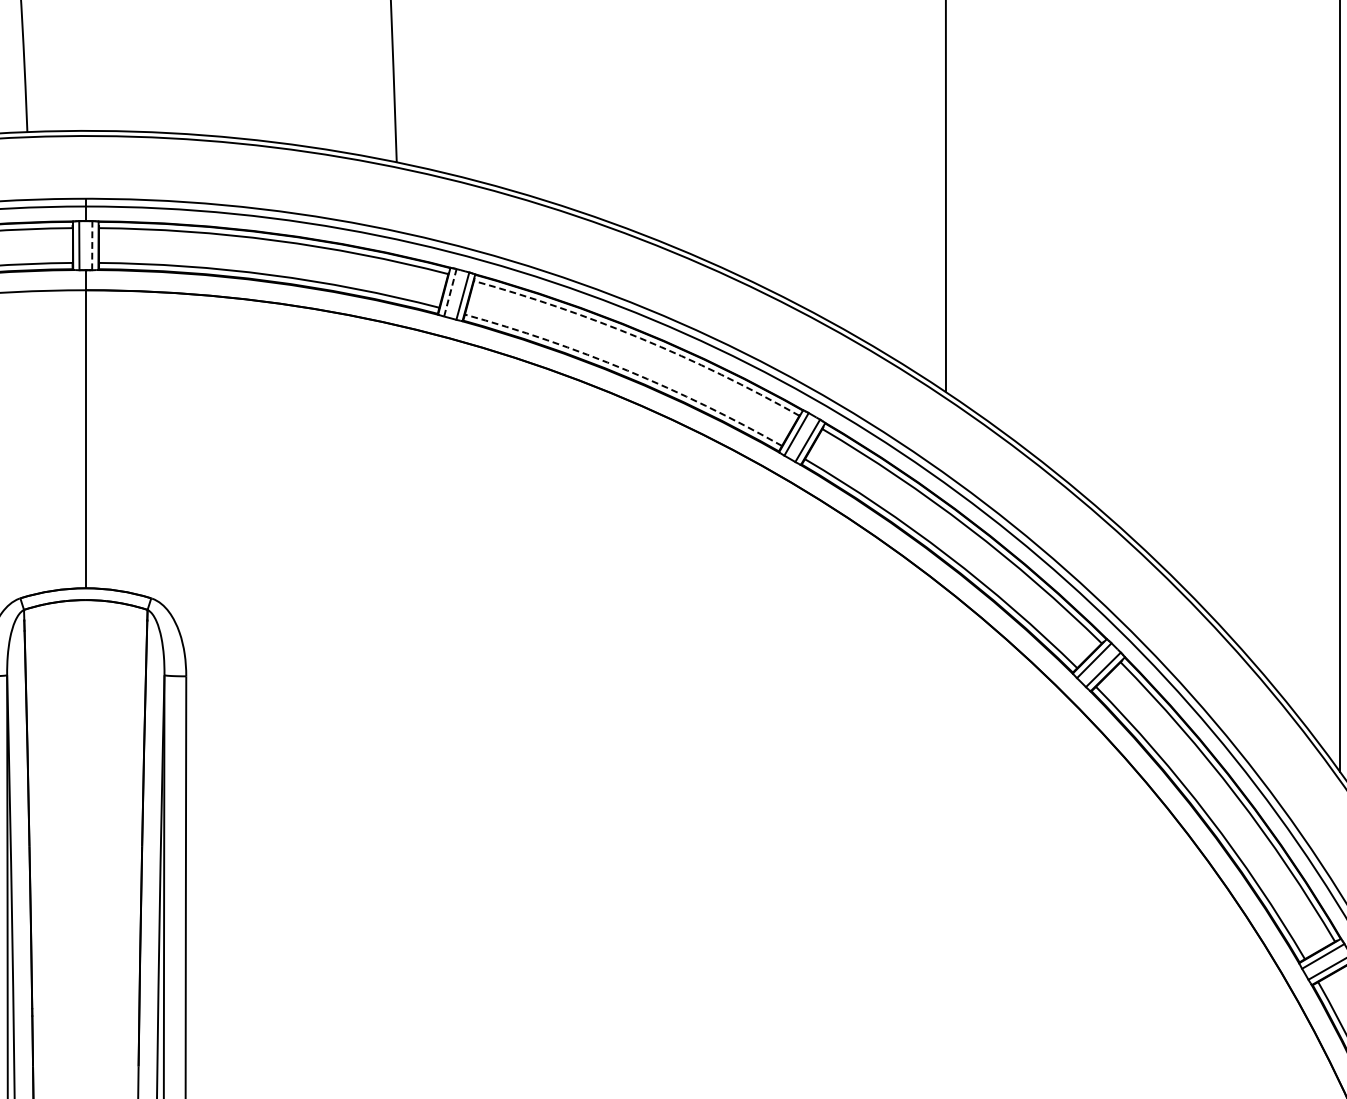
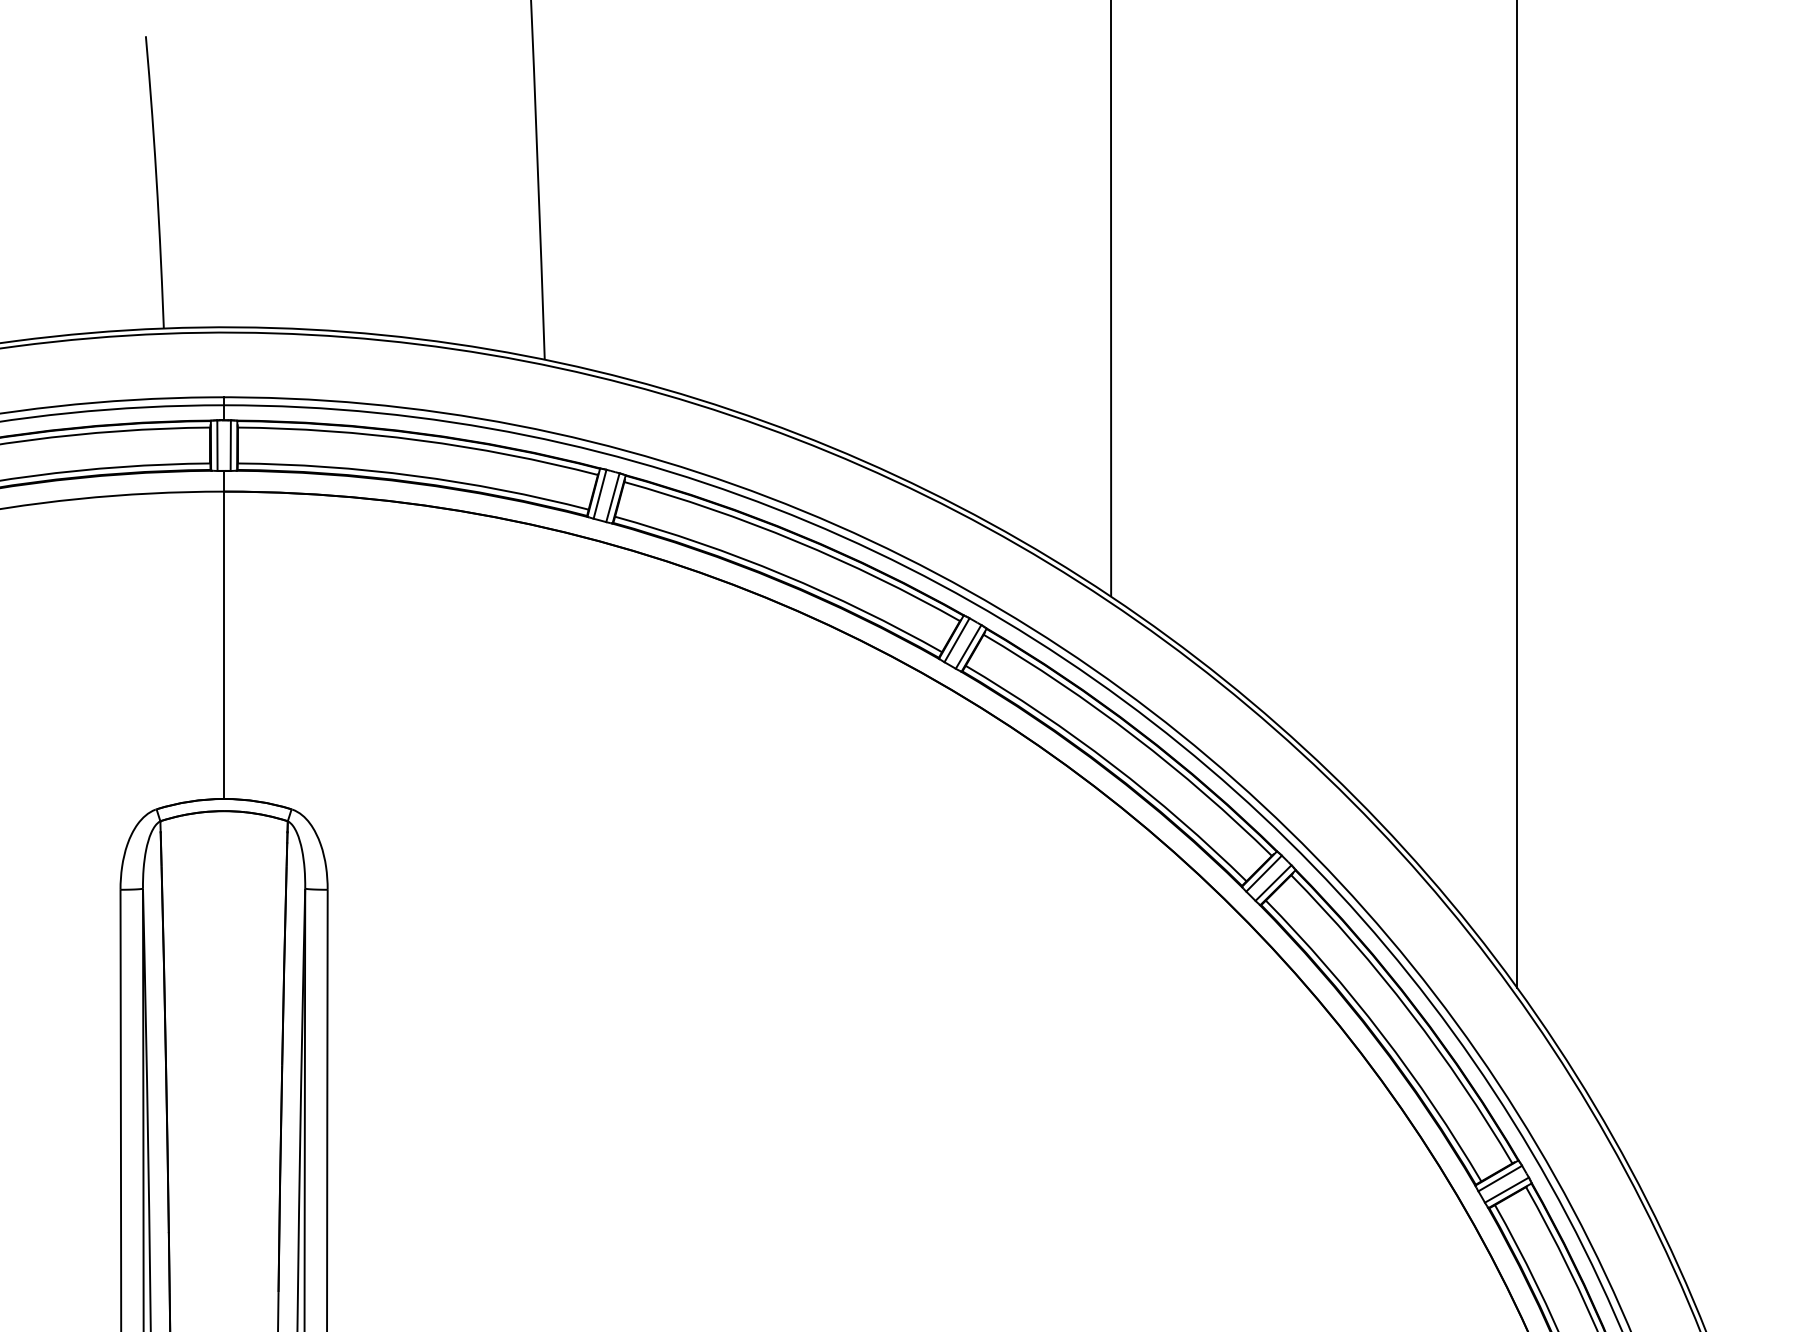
line: (92, 245) -> (230, 445), dashed -> solid
line: (450, 292) -> (600, 493), dashed -> solid
arc: (640, 338) -> (796, 541), dashed -> solid
arc: (627, 370) -> (782, 574), dashed -> solid

